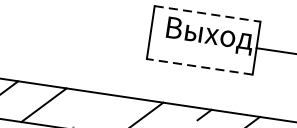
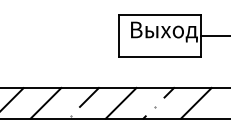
line: (207, 14) -> (160, 15), dashed -> solid
line: (198, 66) -> (159, 56), dashed -> solid
line: (99, 104) -> (88, 96), added

